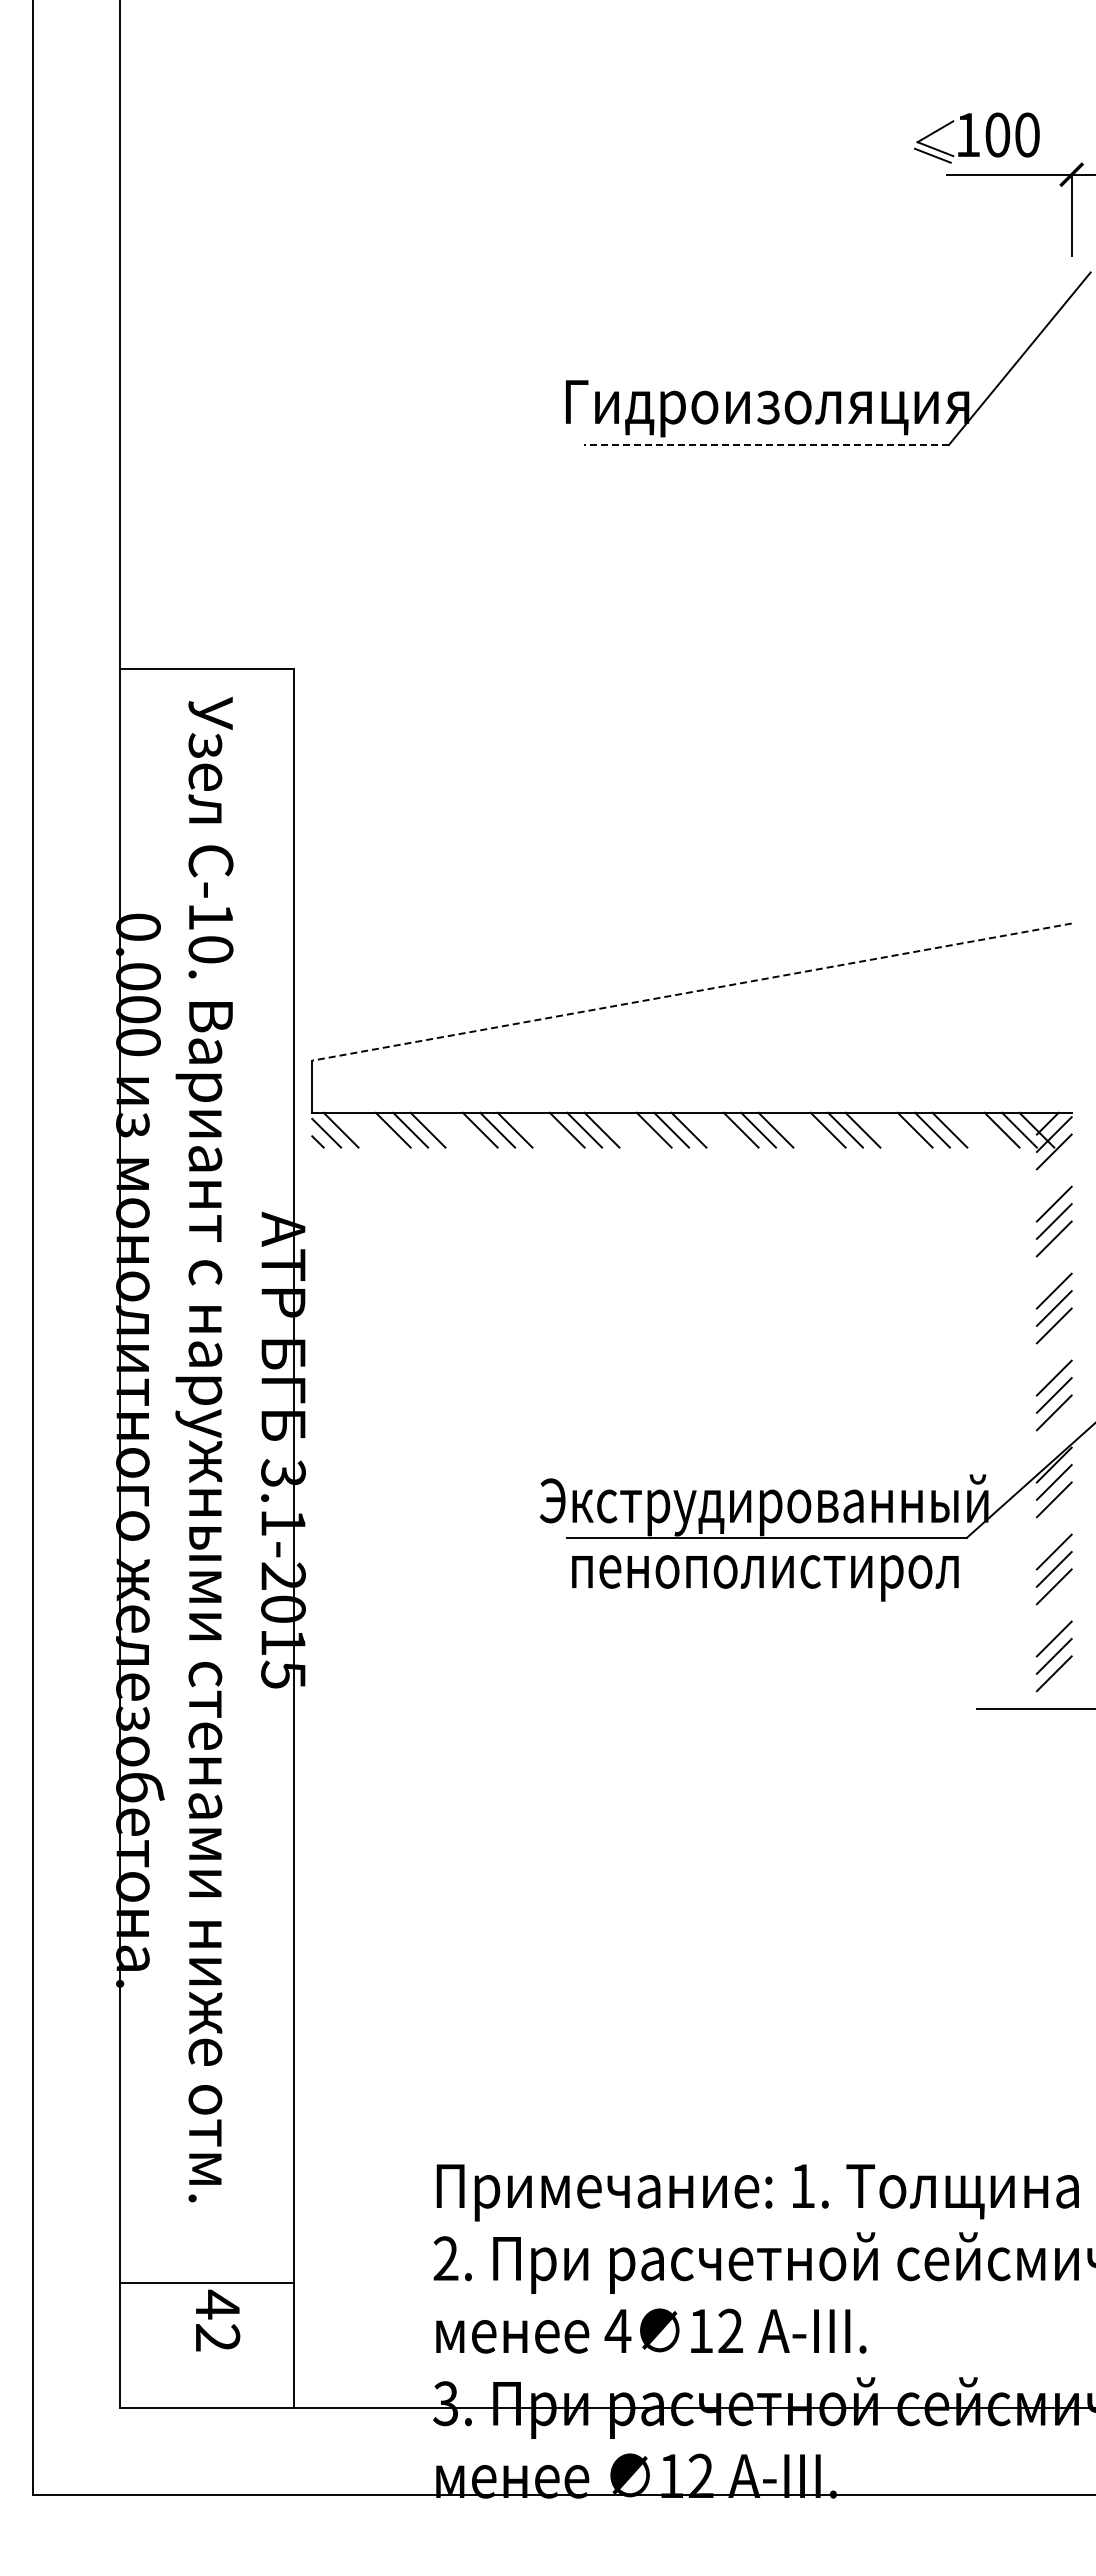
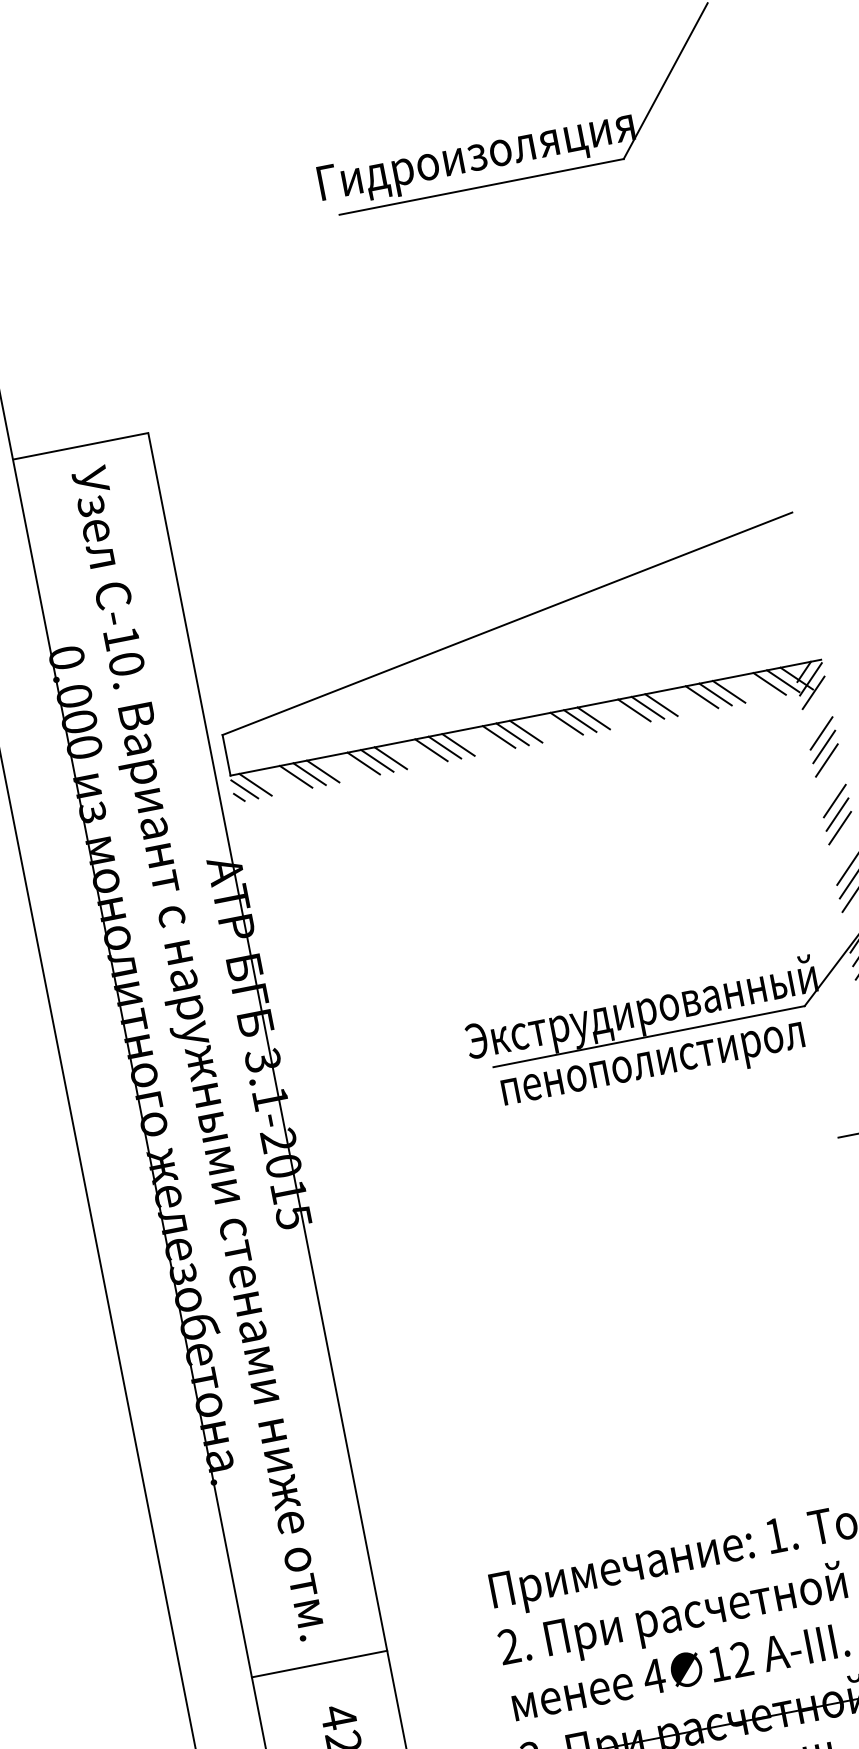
line: (766, 445) -> (481, 187), dashed -> solid
line: (692, 992) -> (507, 624), dashed -> solid
line: (206, 2283) -> (319, 1664), moved

